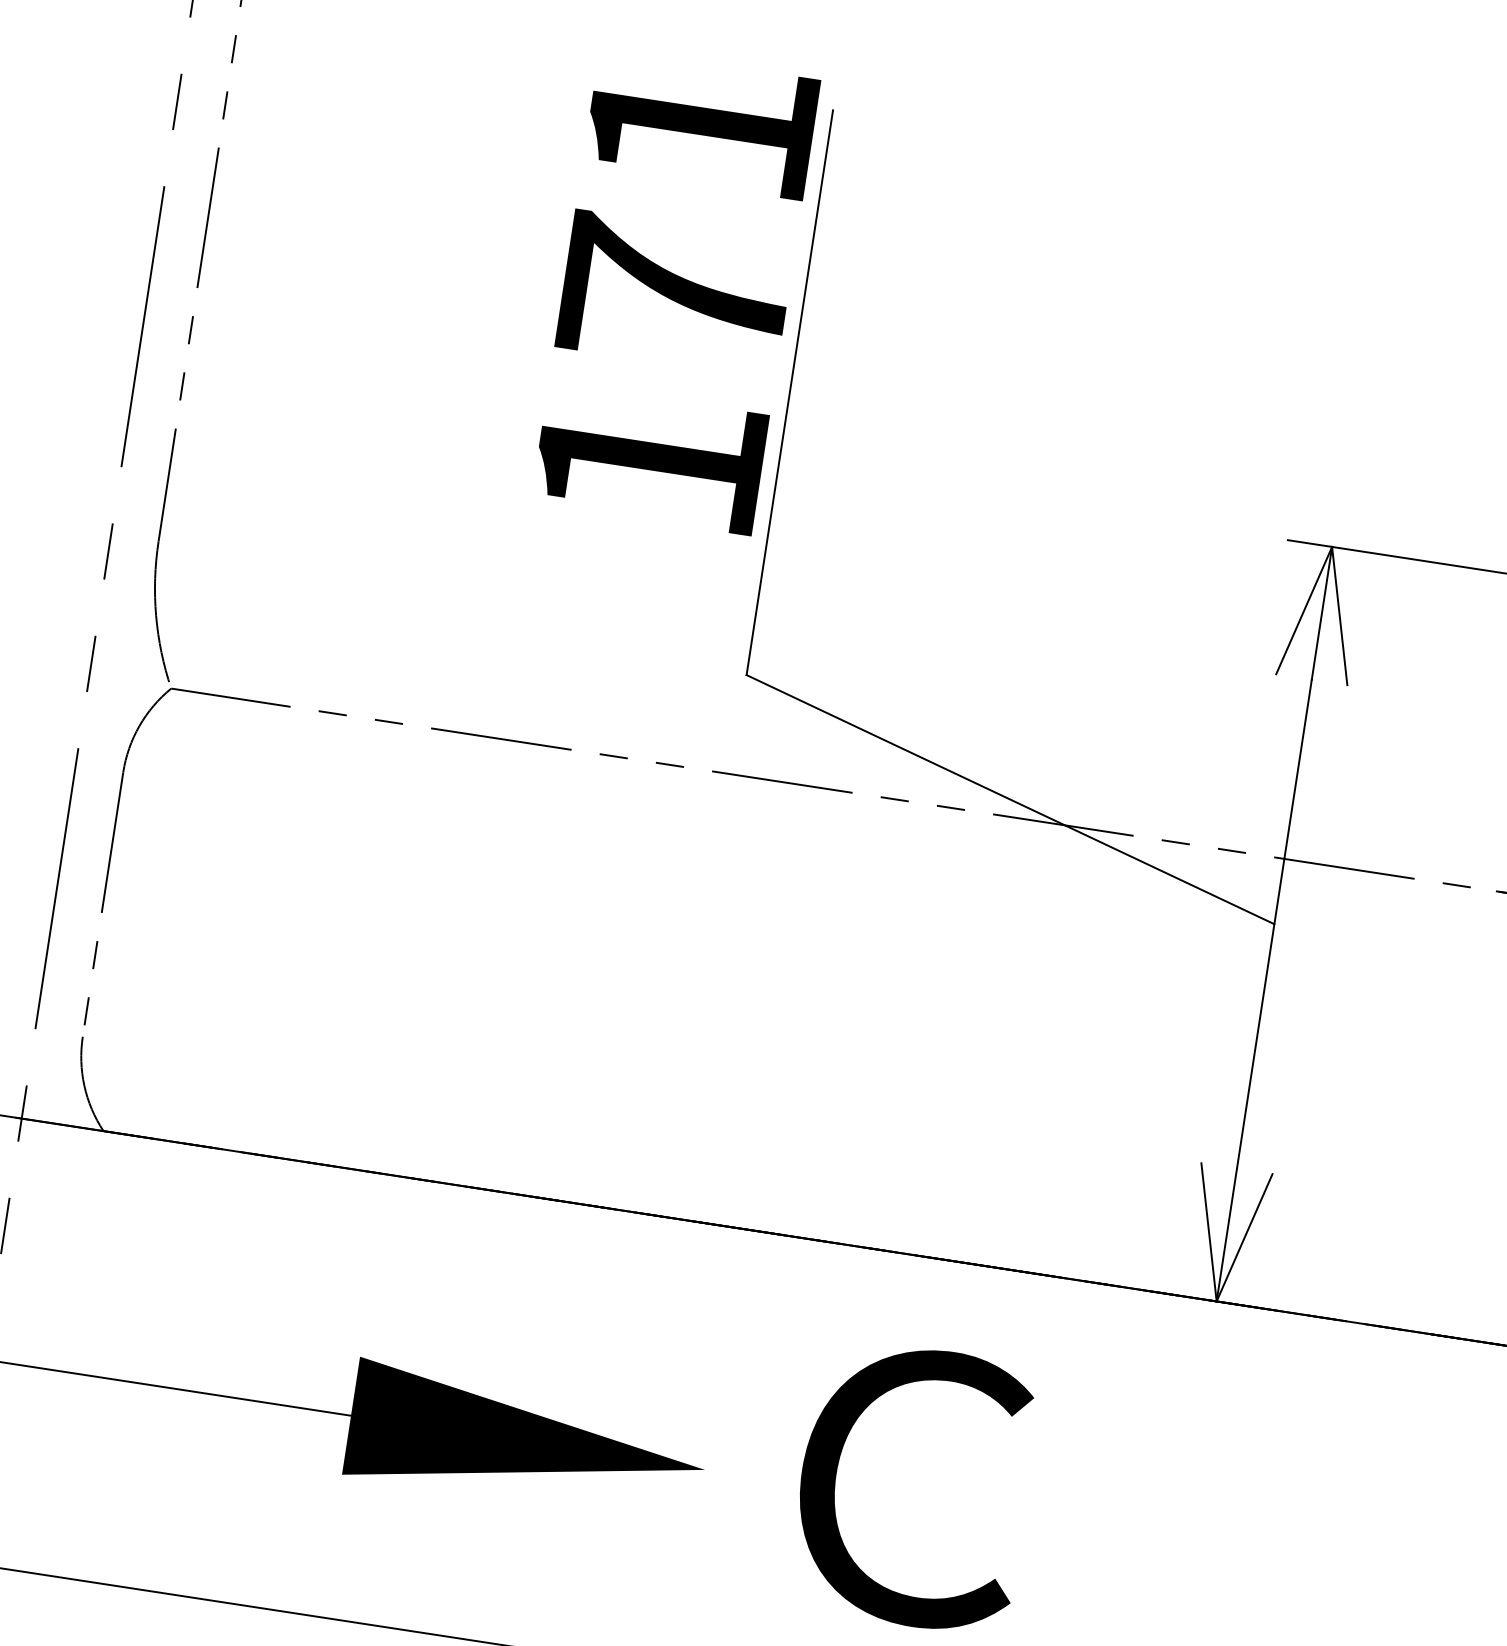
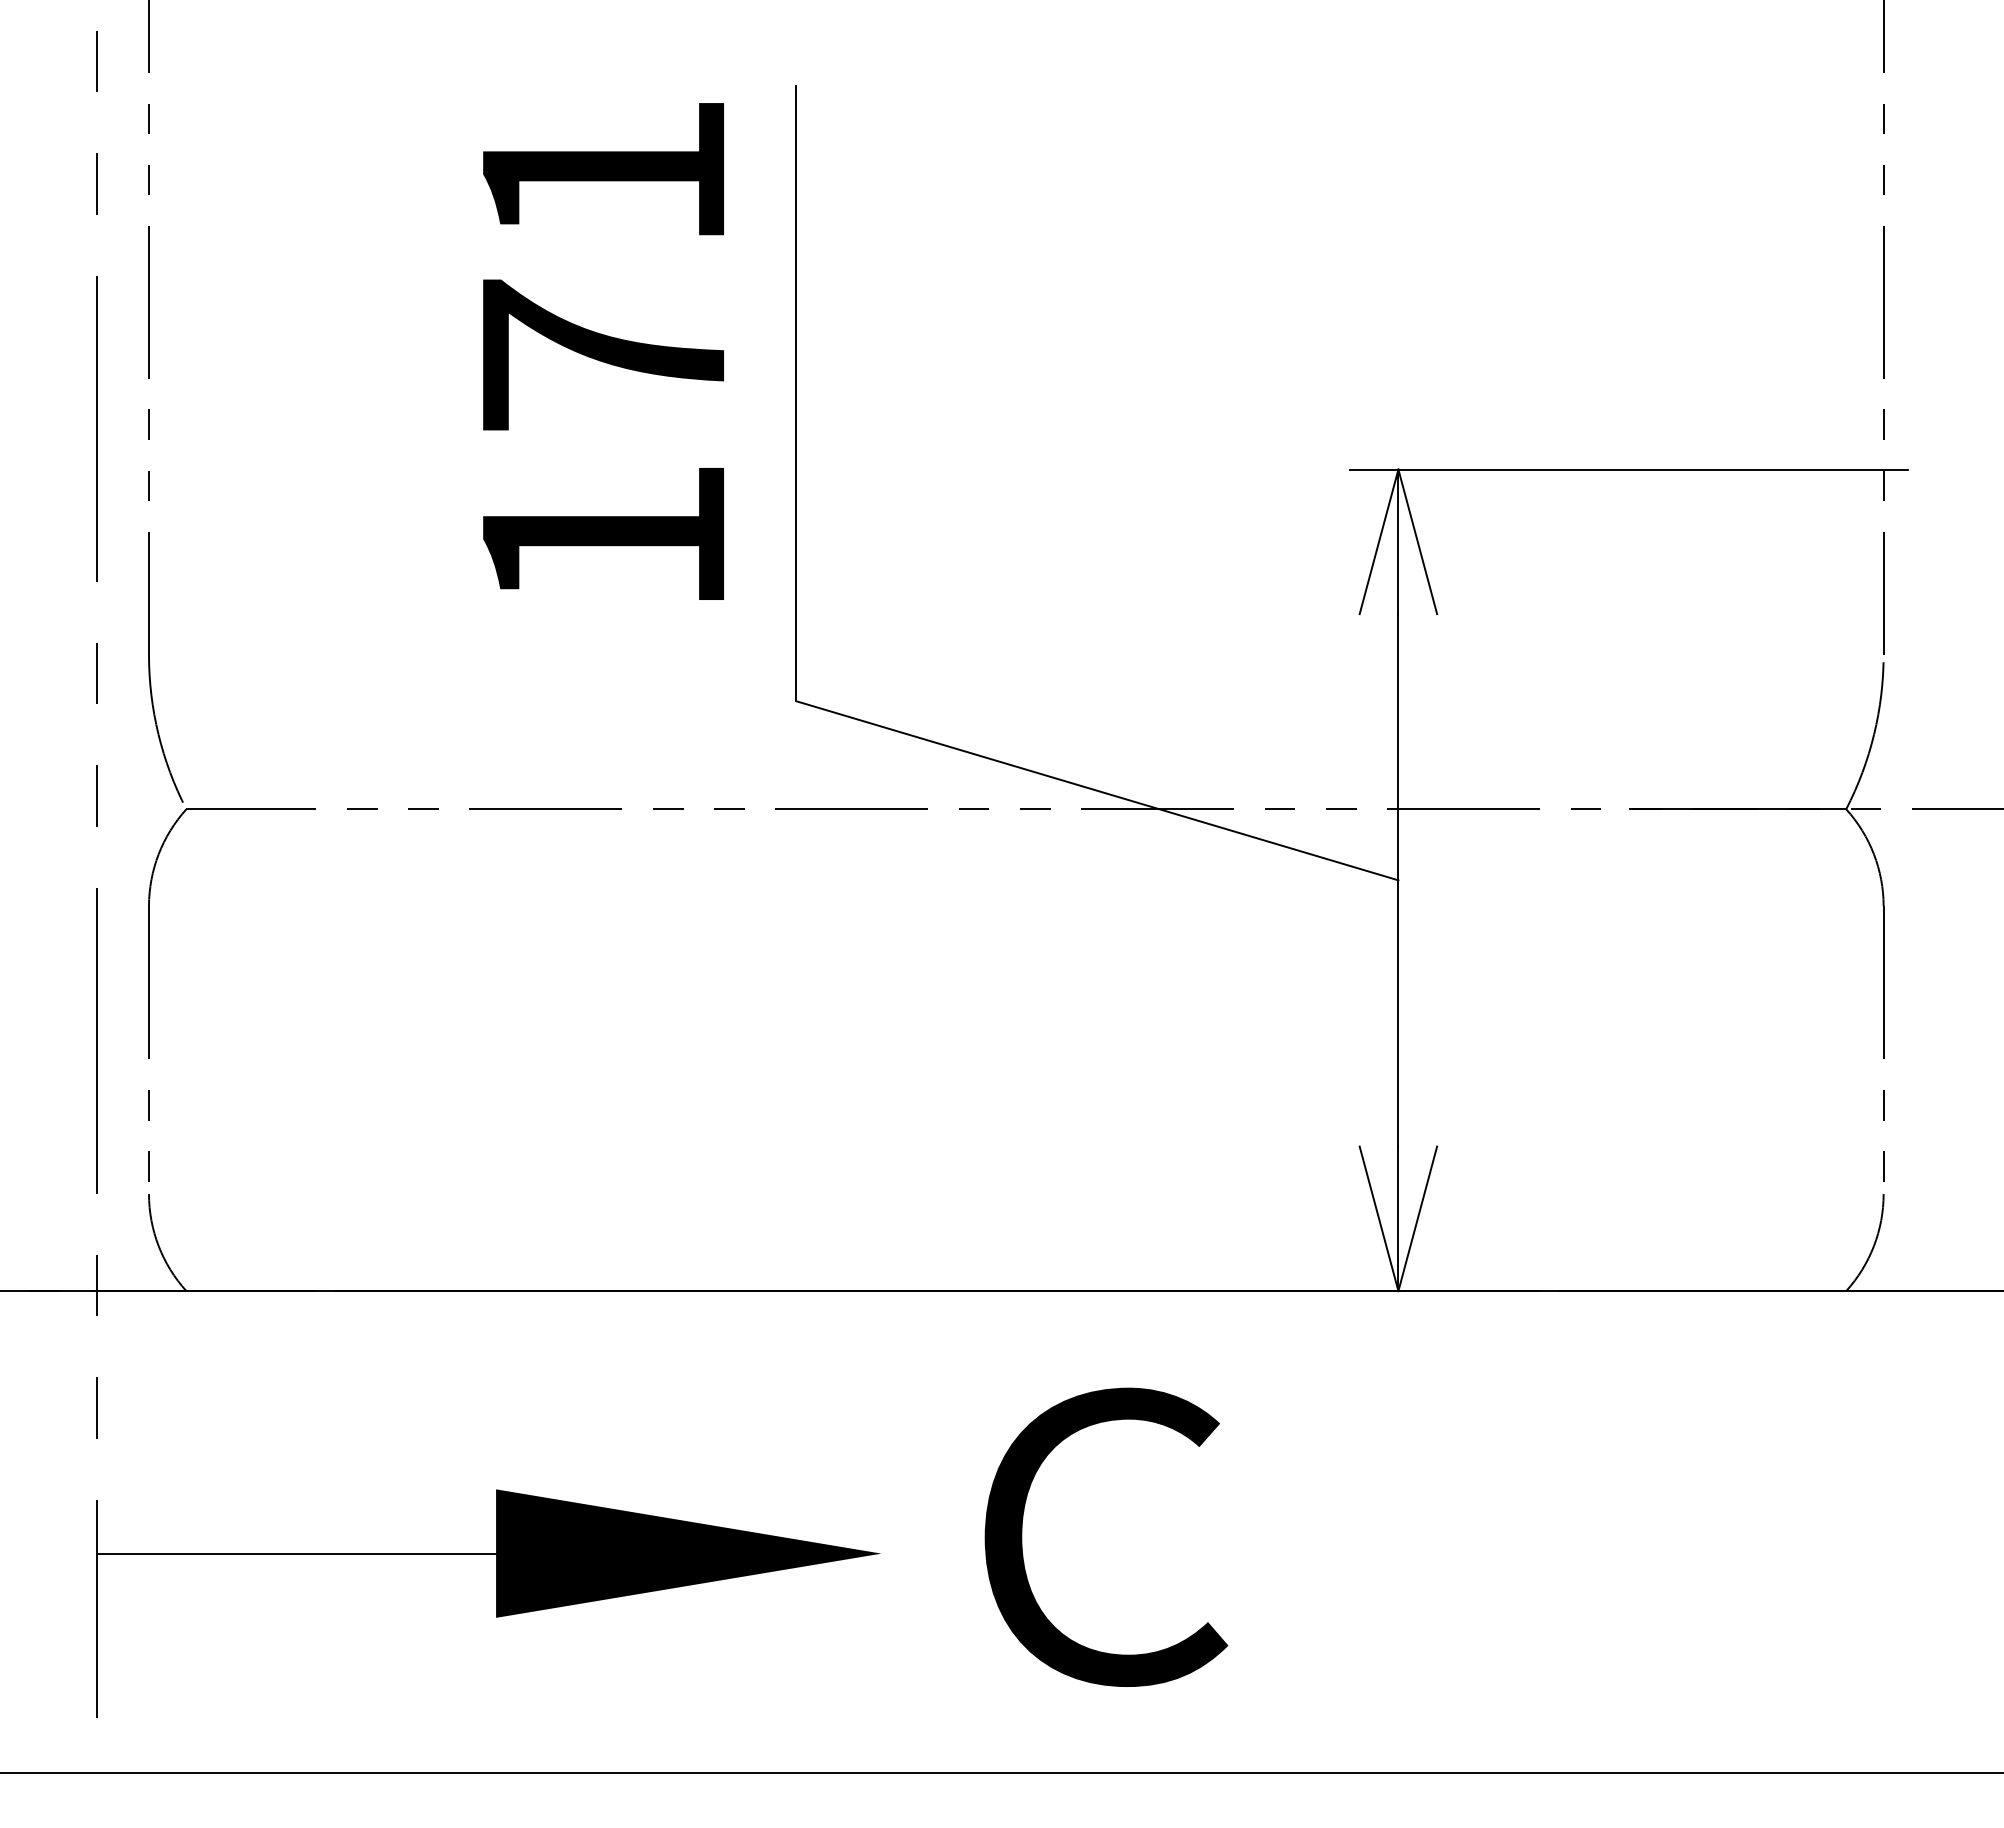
text: (675, 291) -> (603, 351), moved

